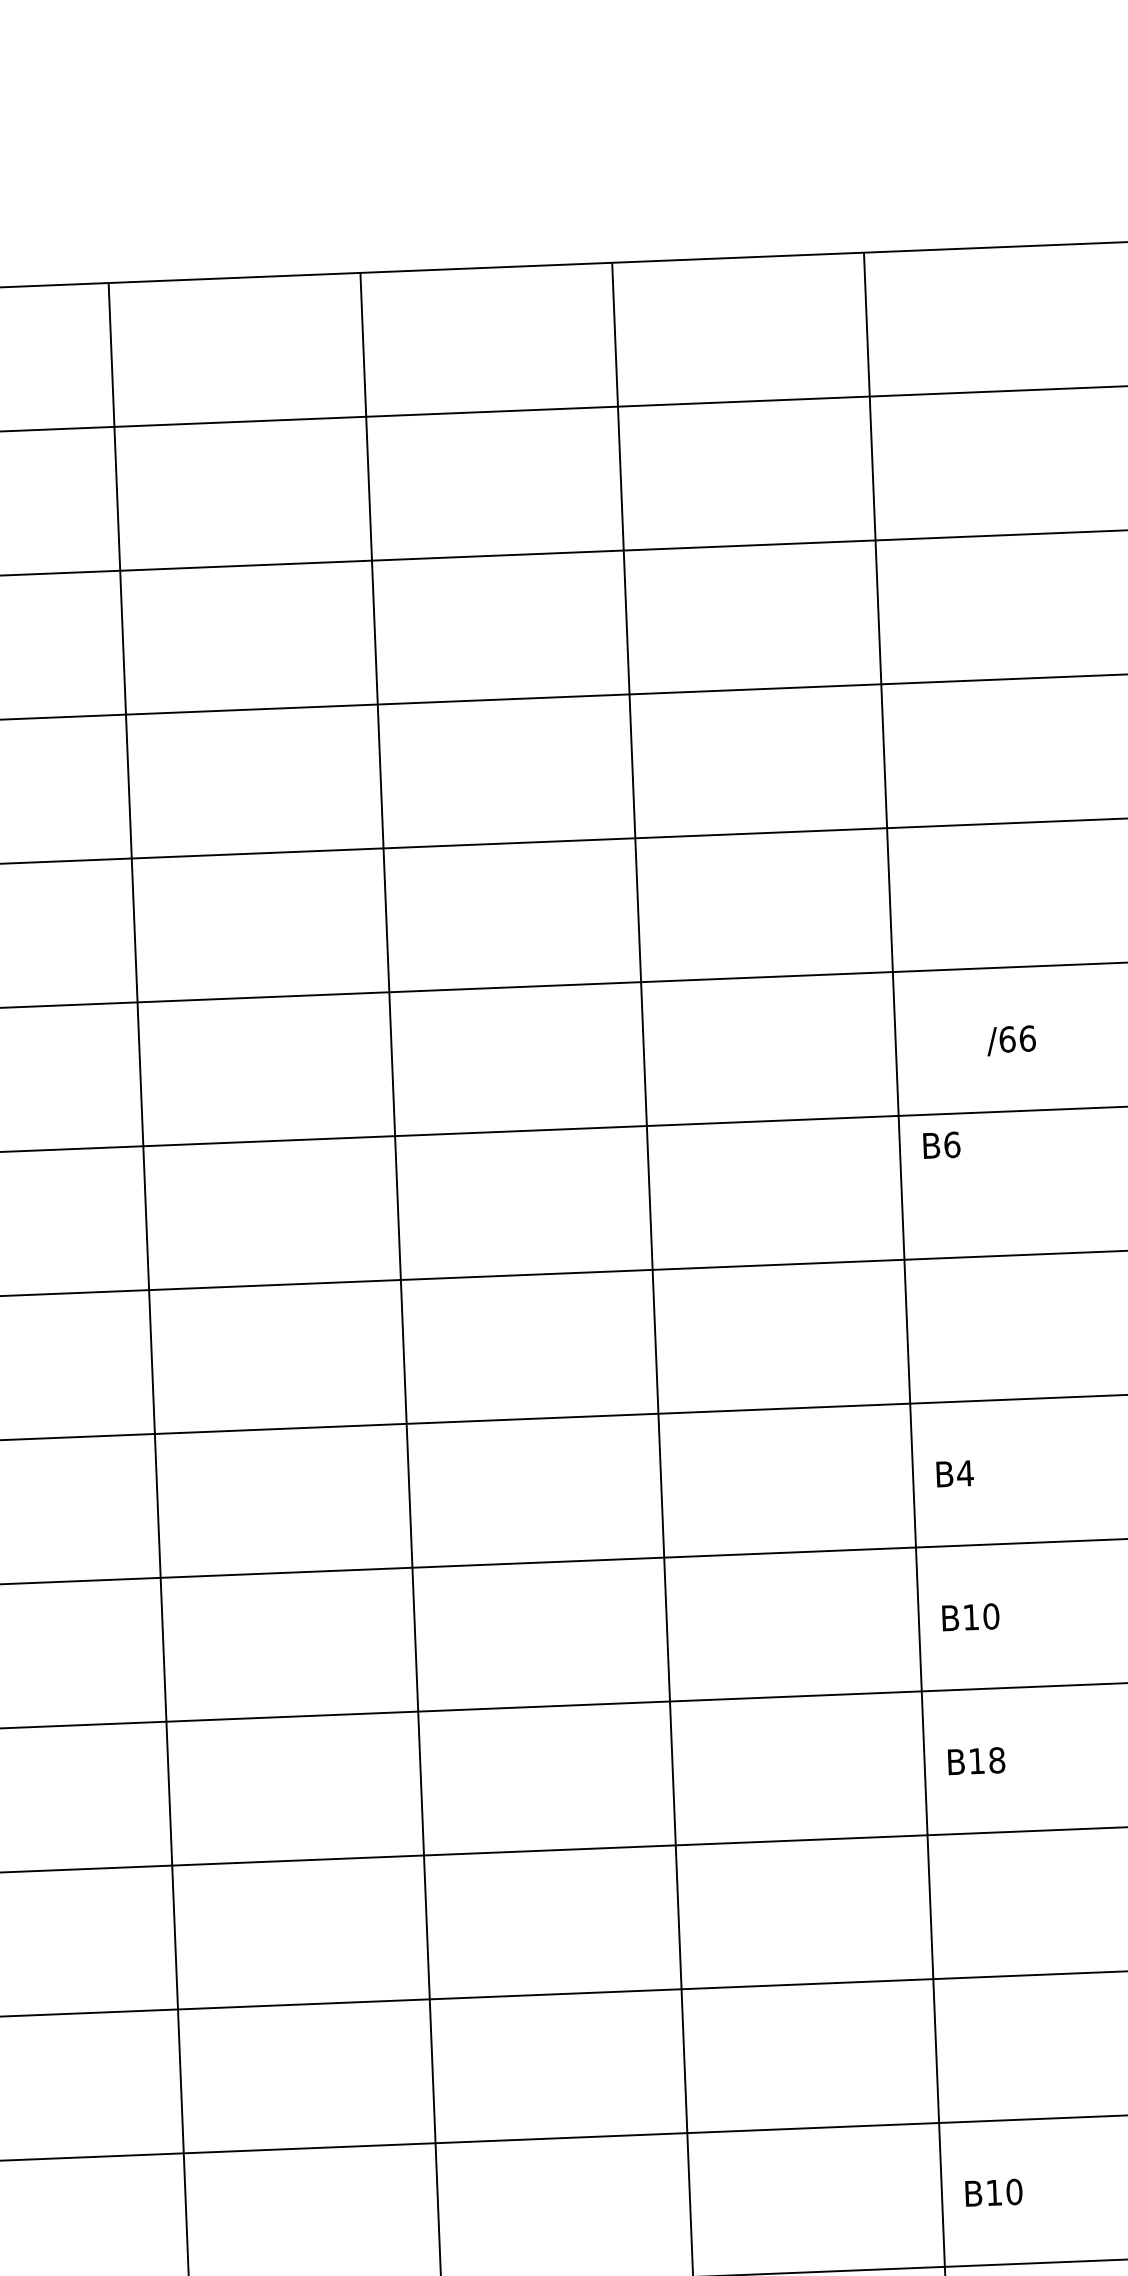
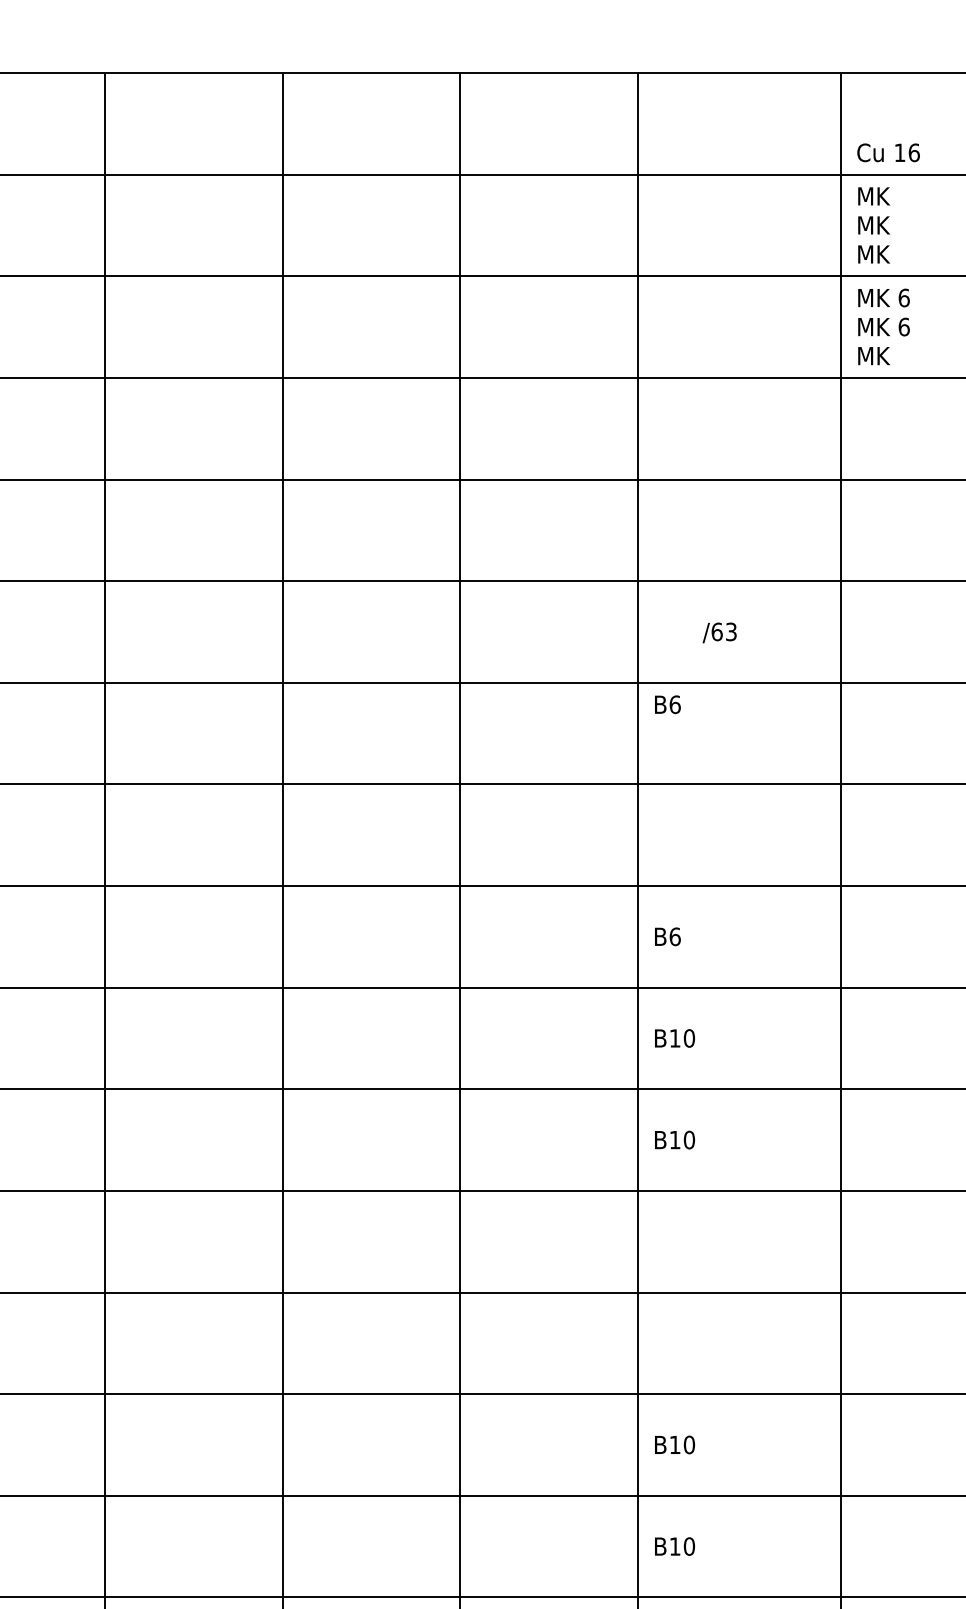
text: (1027, 1038) -> (731, 631), /66 -> /63
text: (965, 1472) -> (675, 936), B4 -> B6
text: (997, 1760) -> (689, 1140), B18 -> B10

